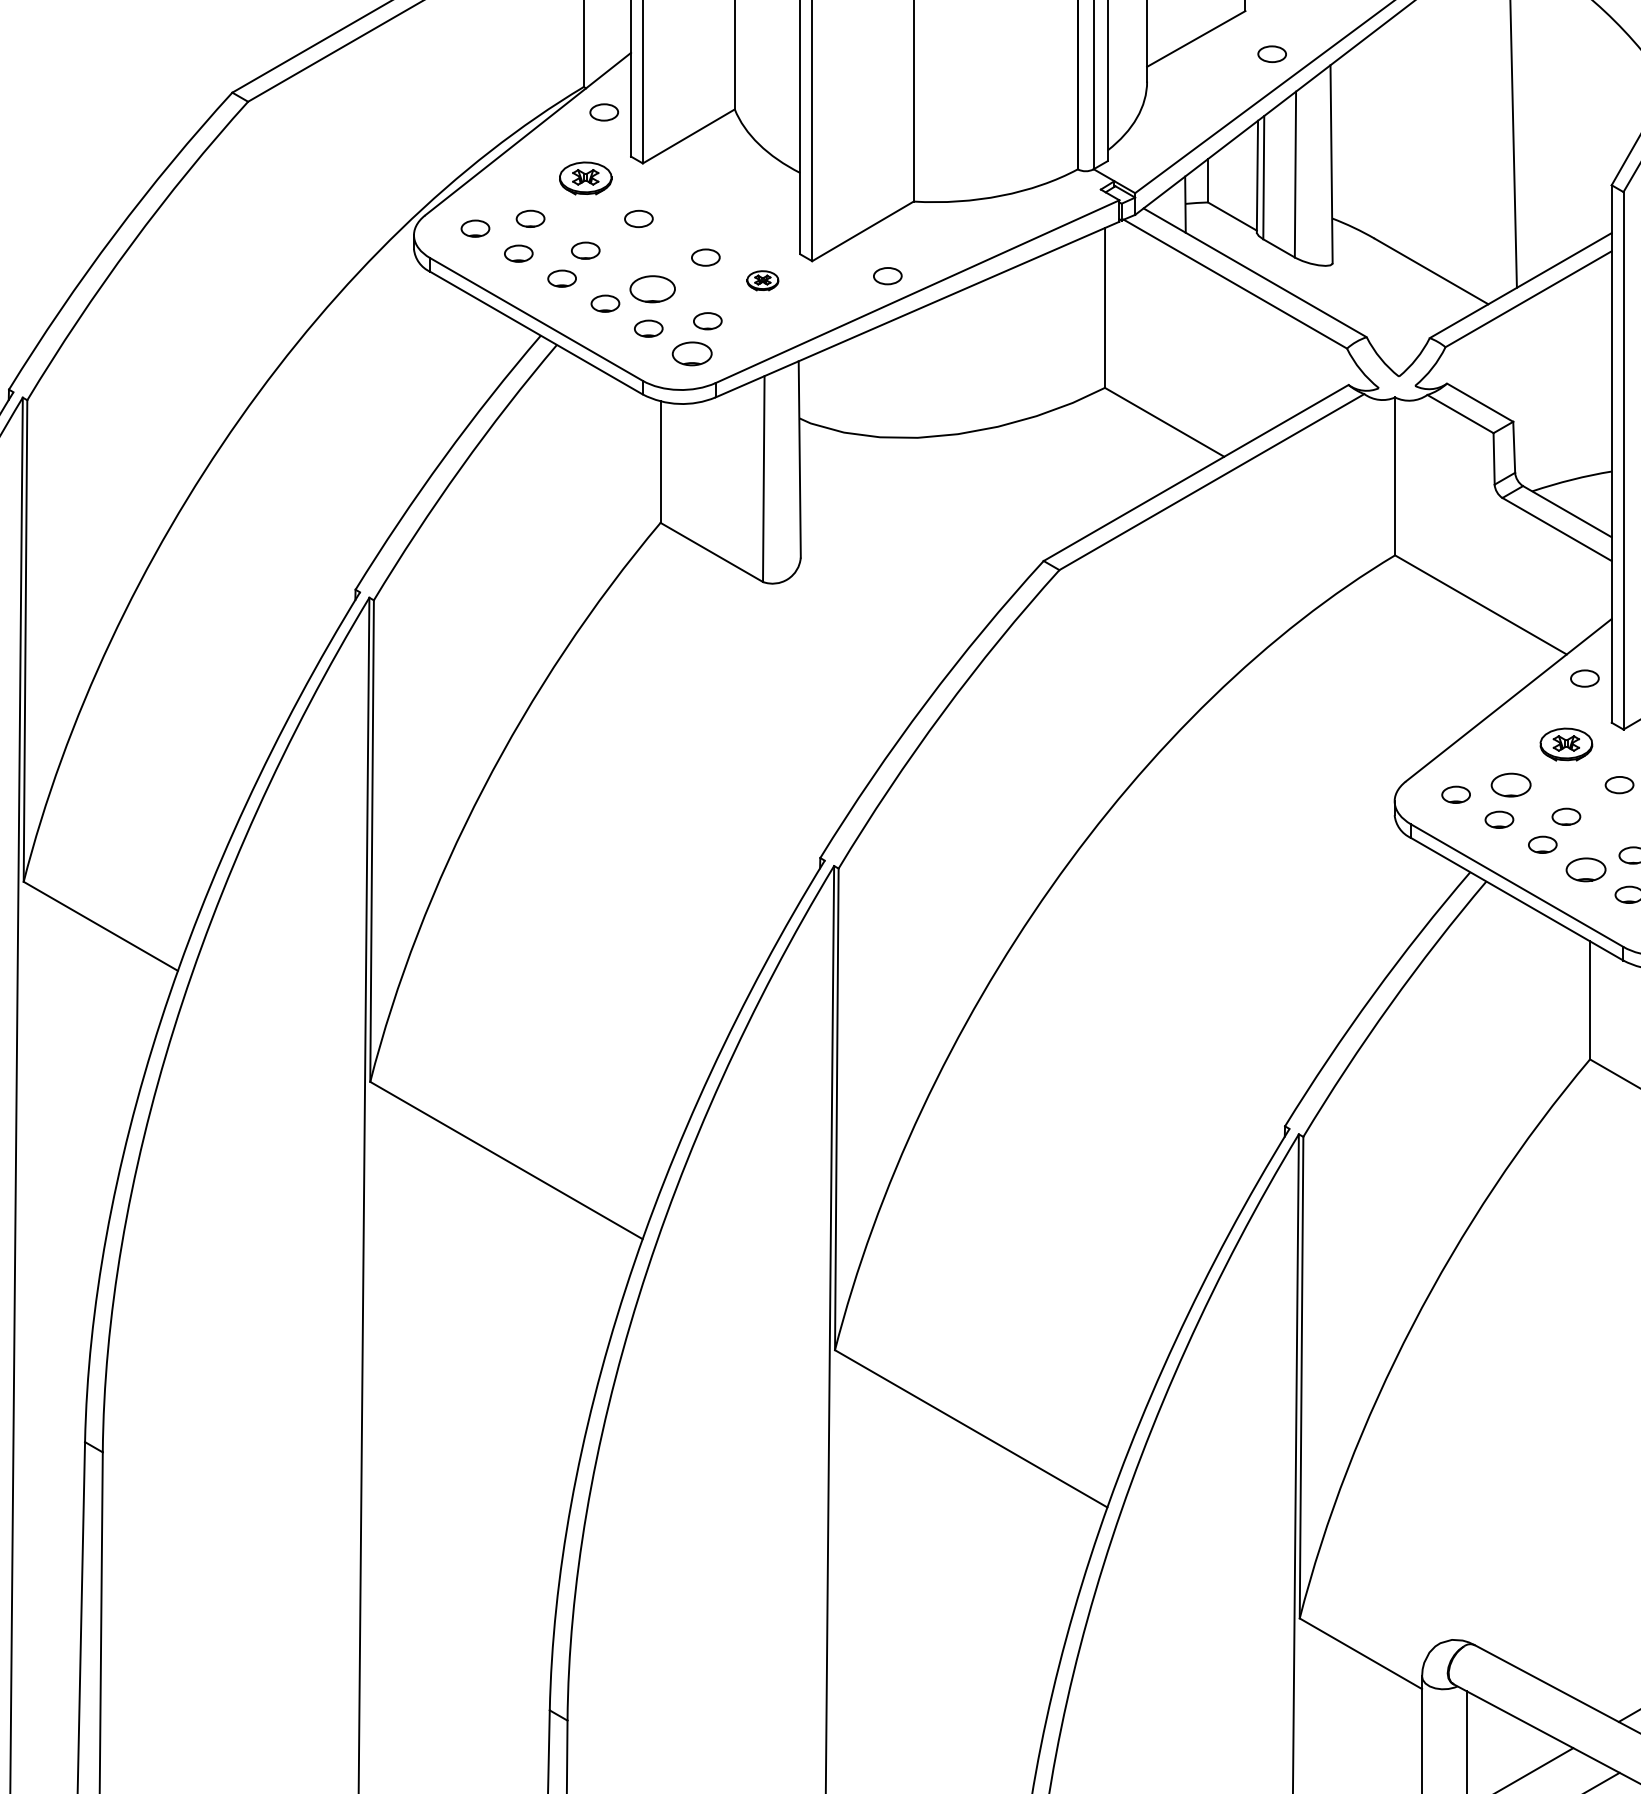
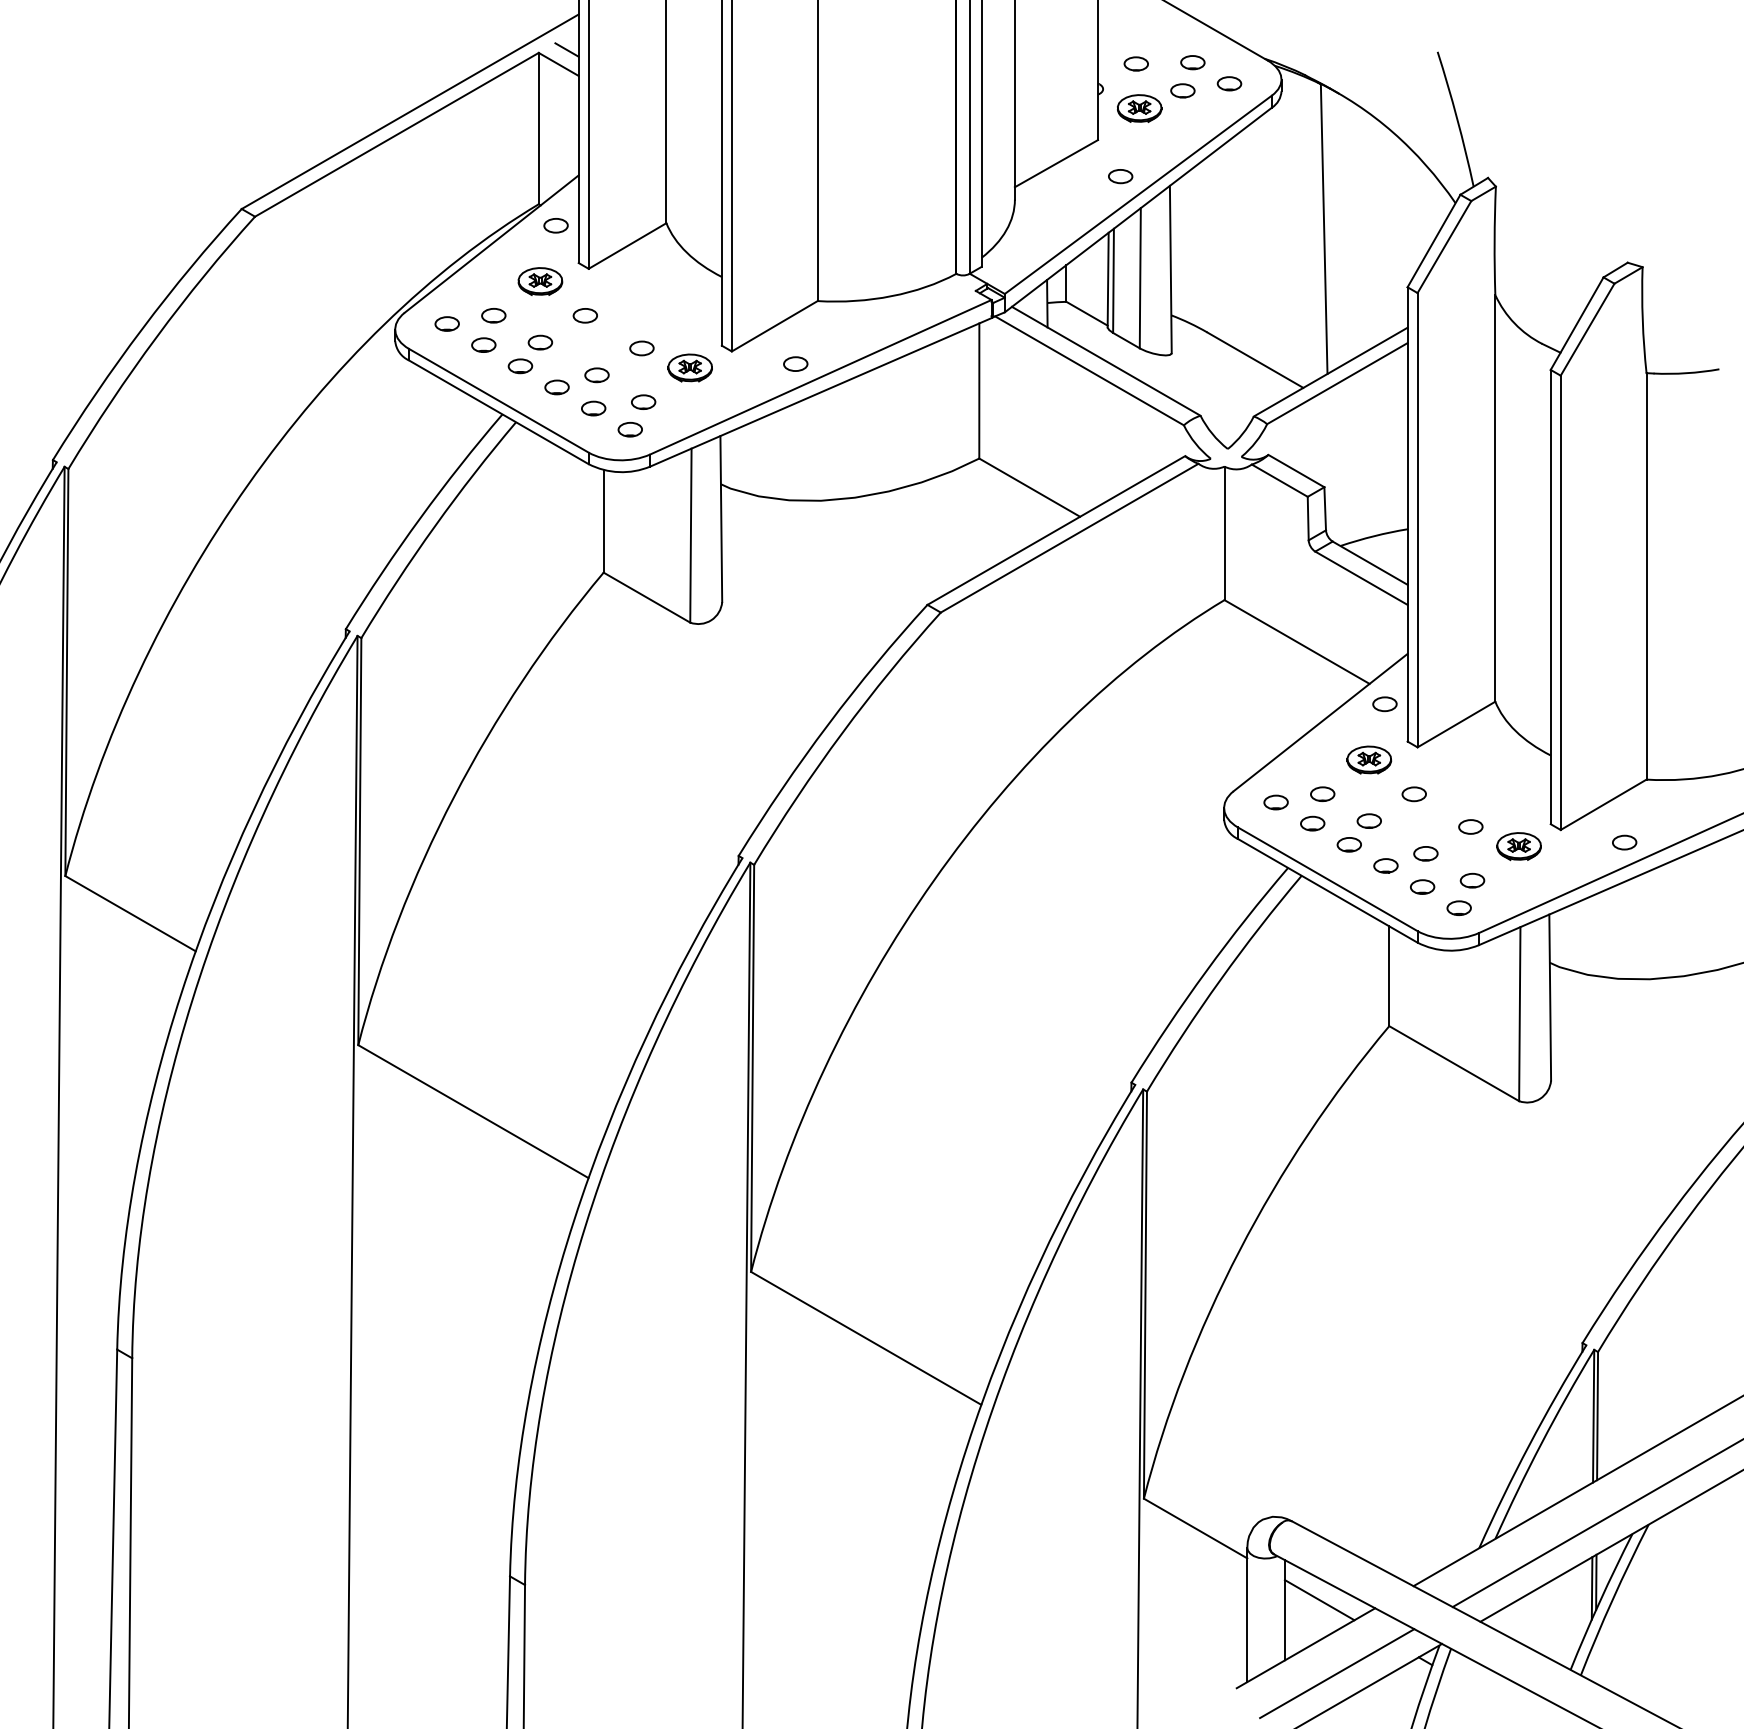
part: (762, 280) -> (689, 367), size x1.67
part: (652, 289) -> (596, 375), size x0.62
part: (691, 353) -> (629, 429), size x0.71
part: (1511, 784) -> (1322, 793), size x0.71
part: (1585, 869) -> (1385, 865), size x0.71
line: (1507, 1738) -> (1319, 1600), added

